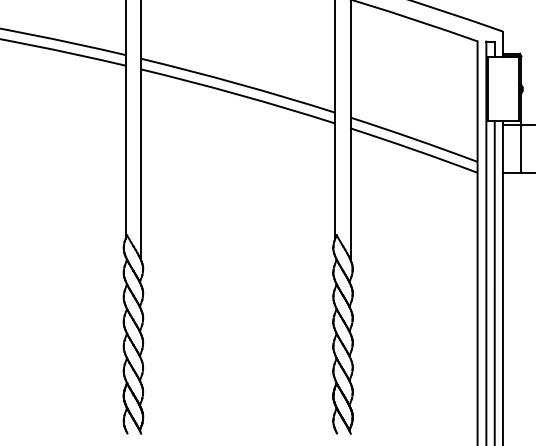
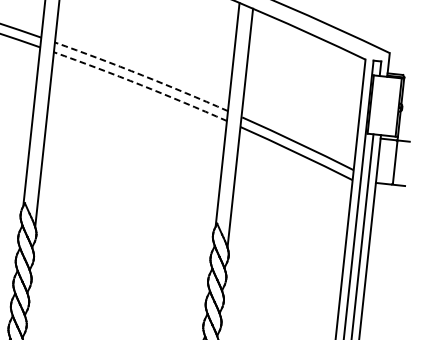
arc: (238, 83) -> (142, 74), solid -> dashed
arc: (238, 94) -> (140, 84), solid -> dashed

